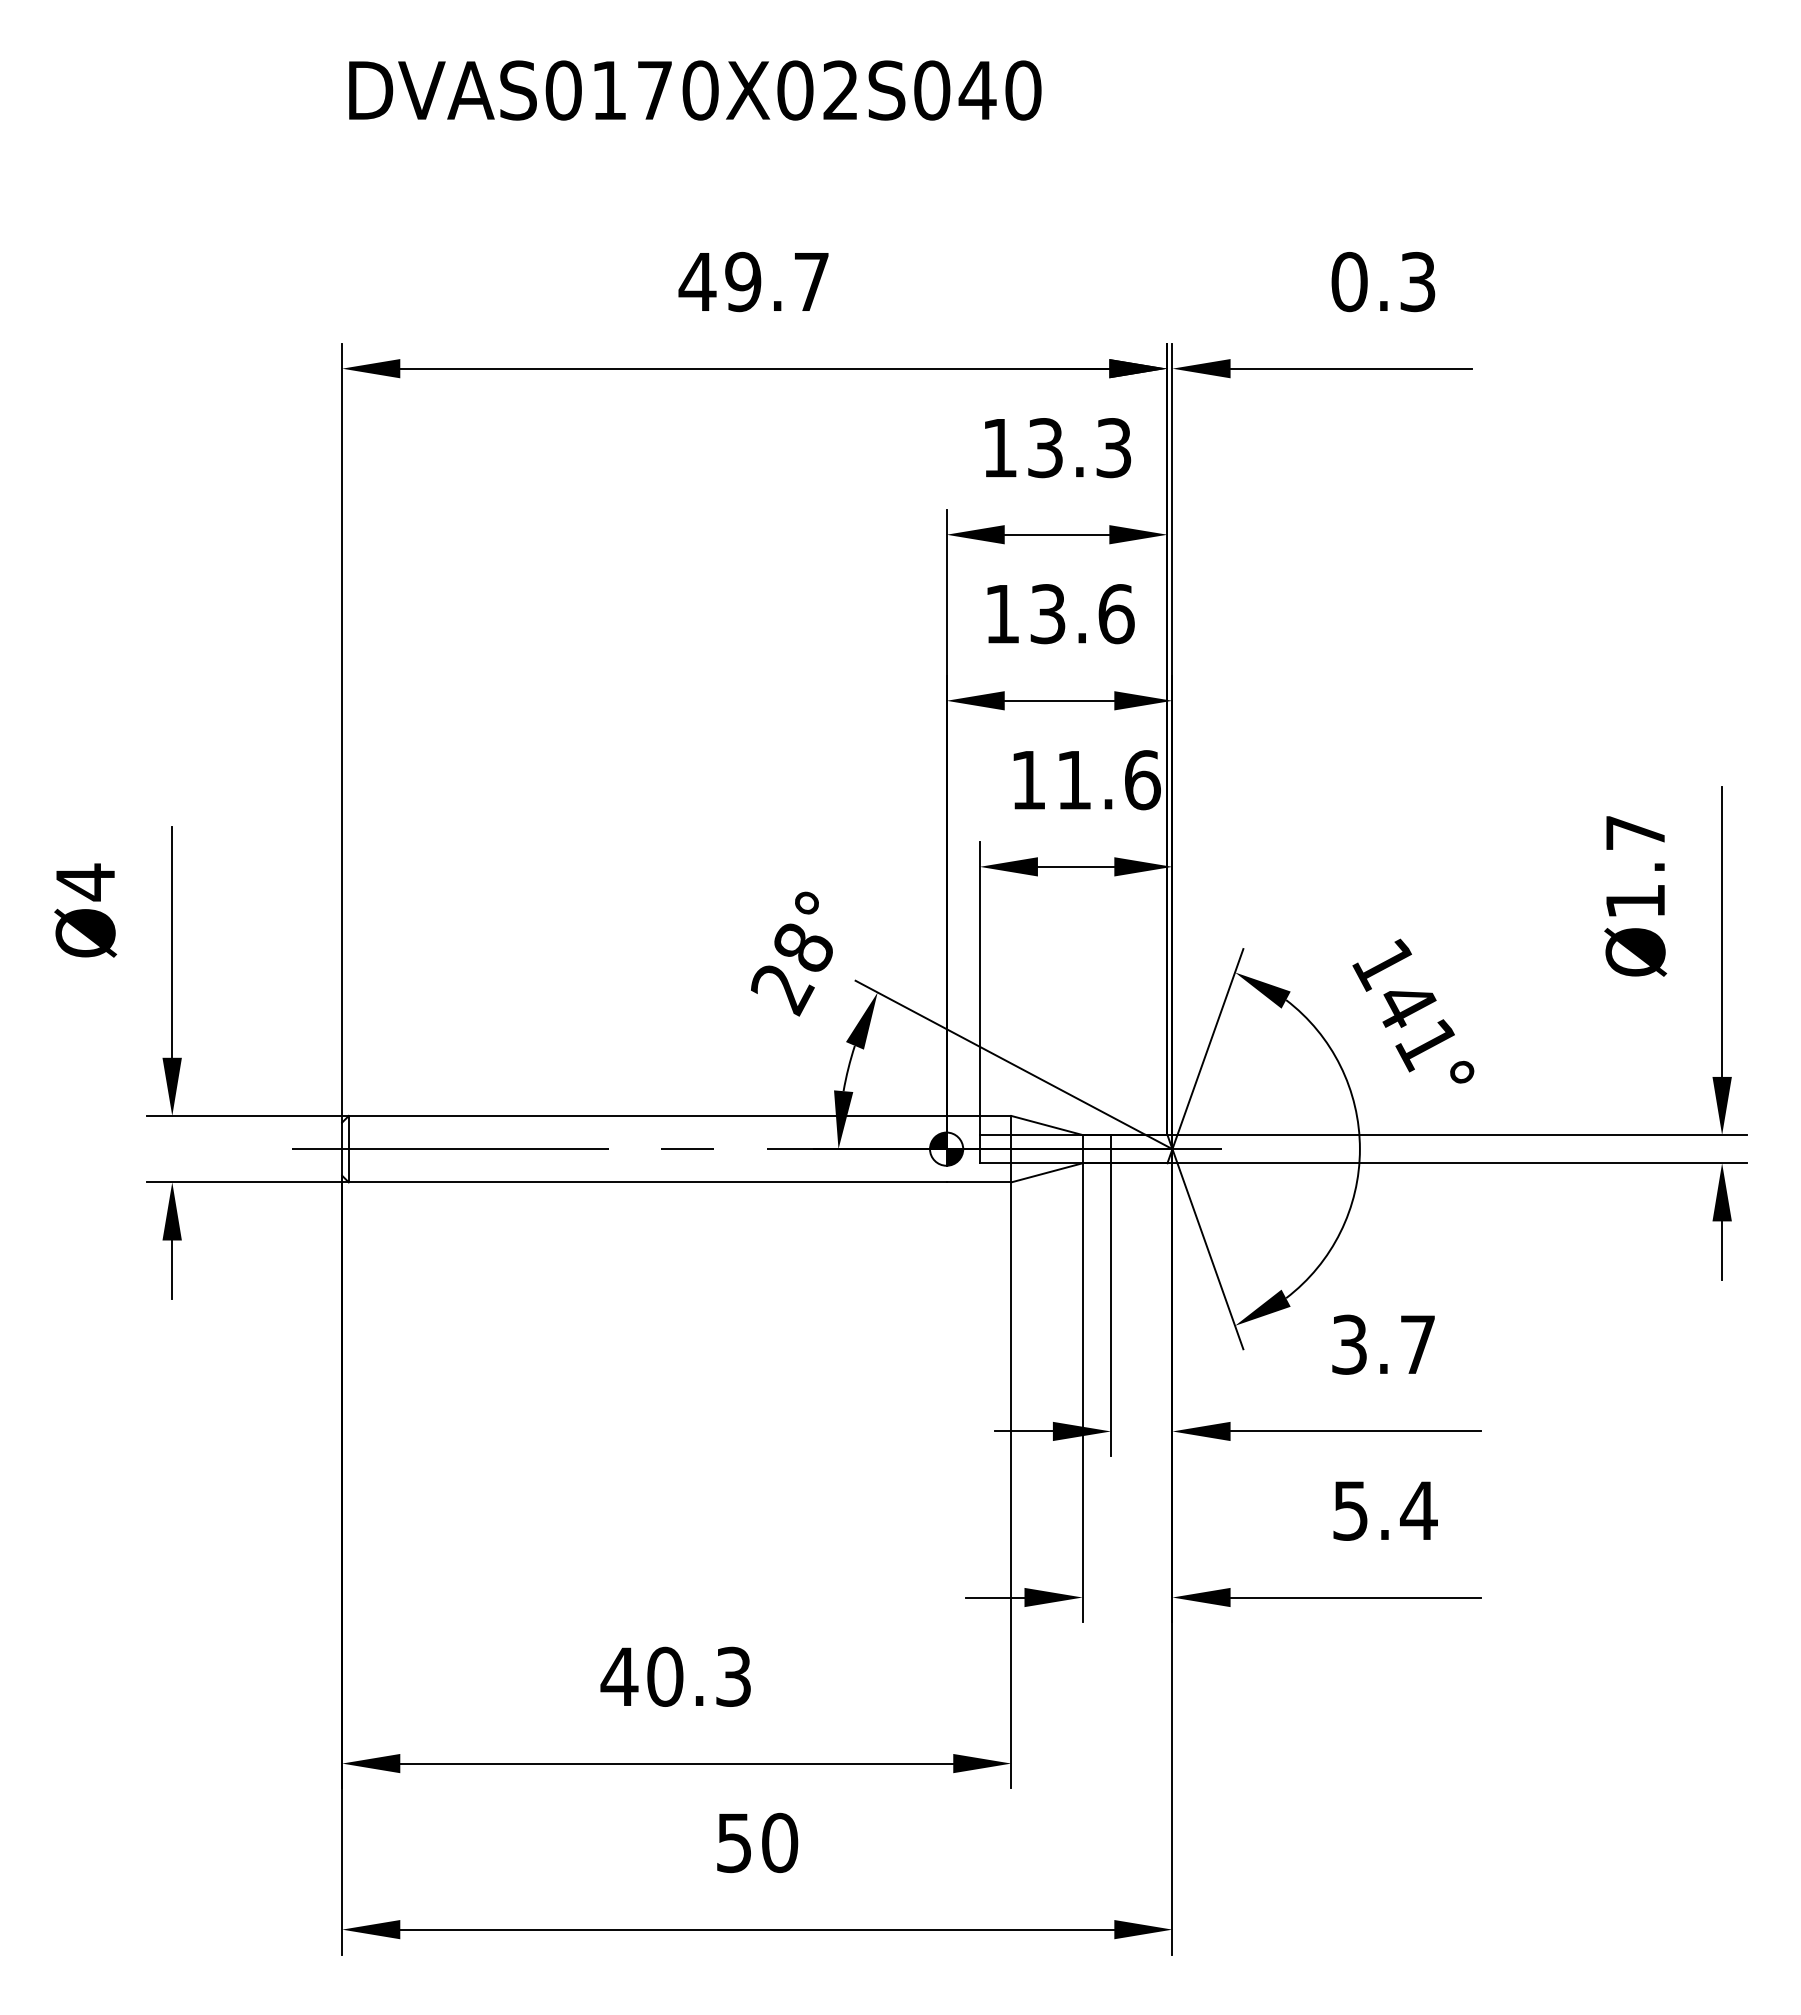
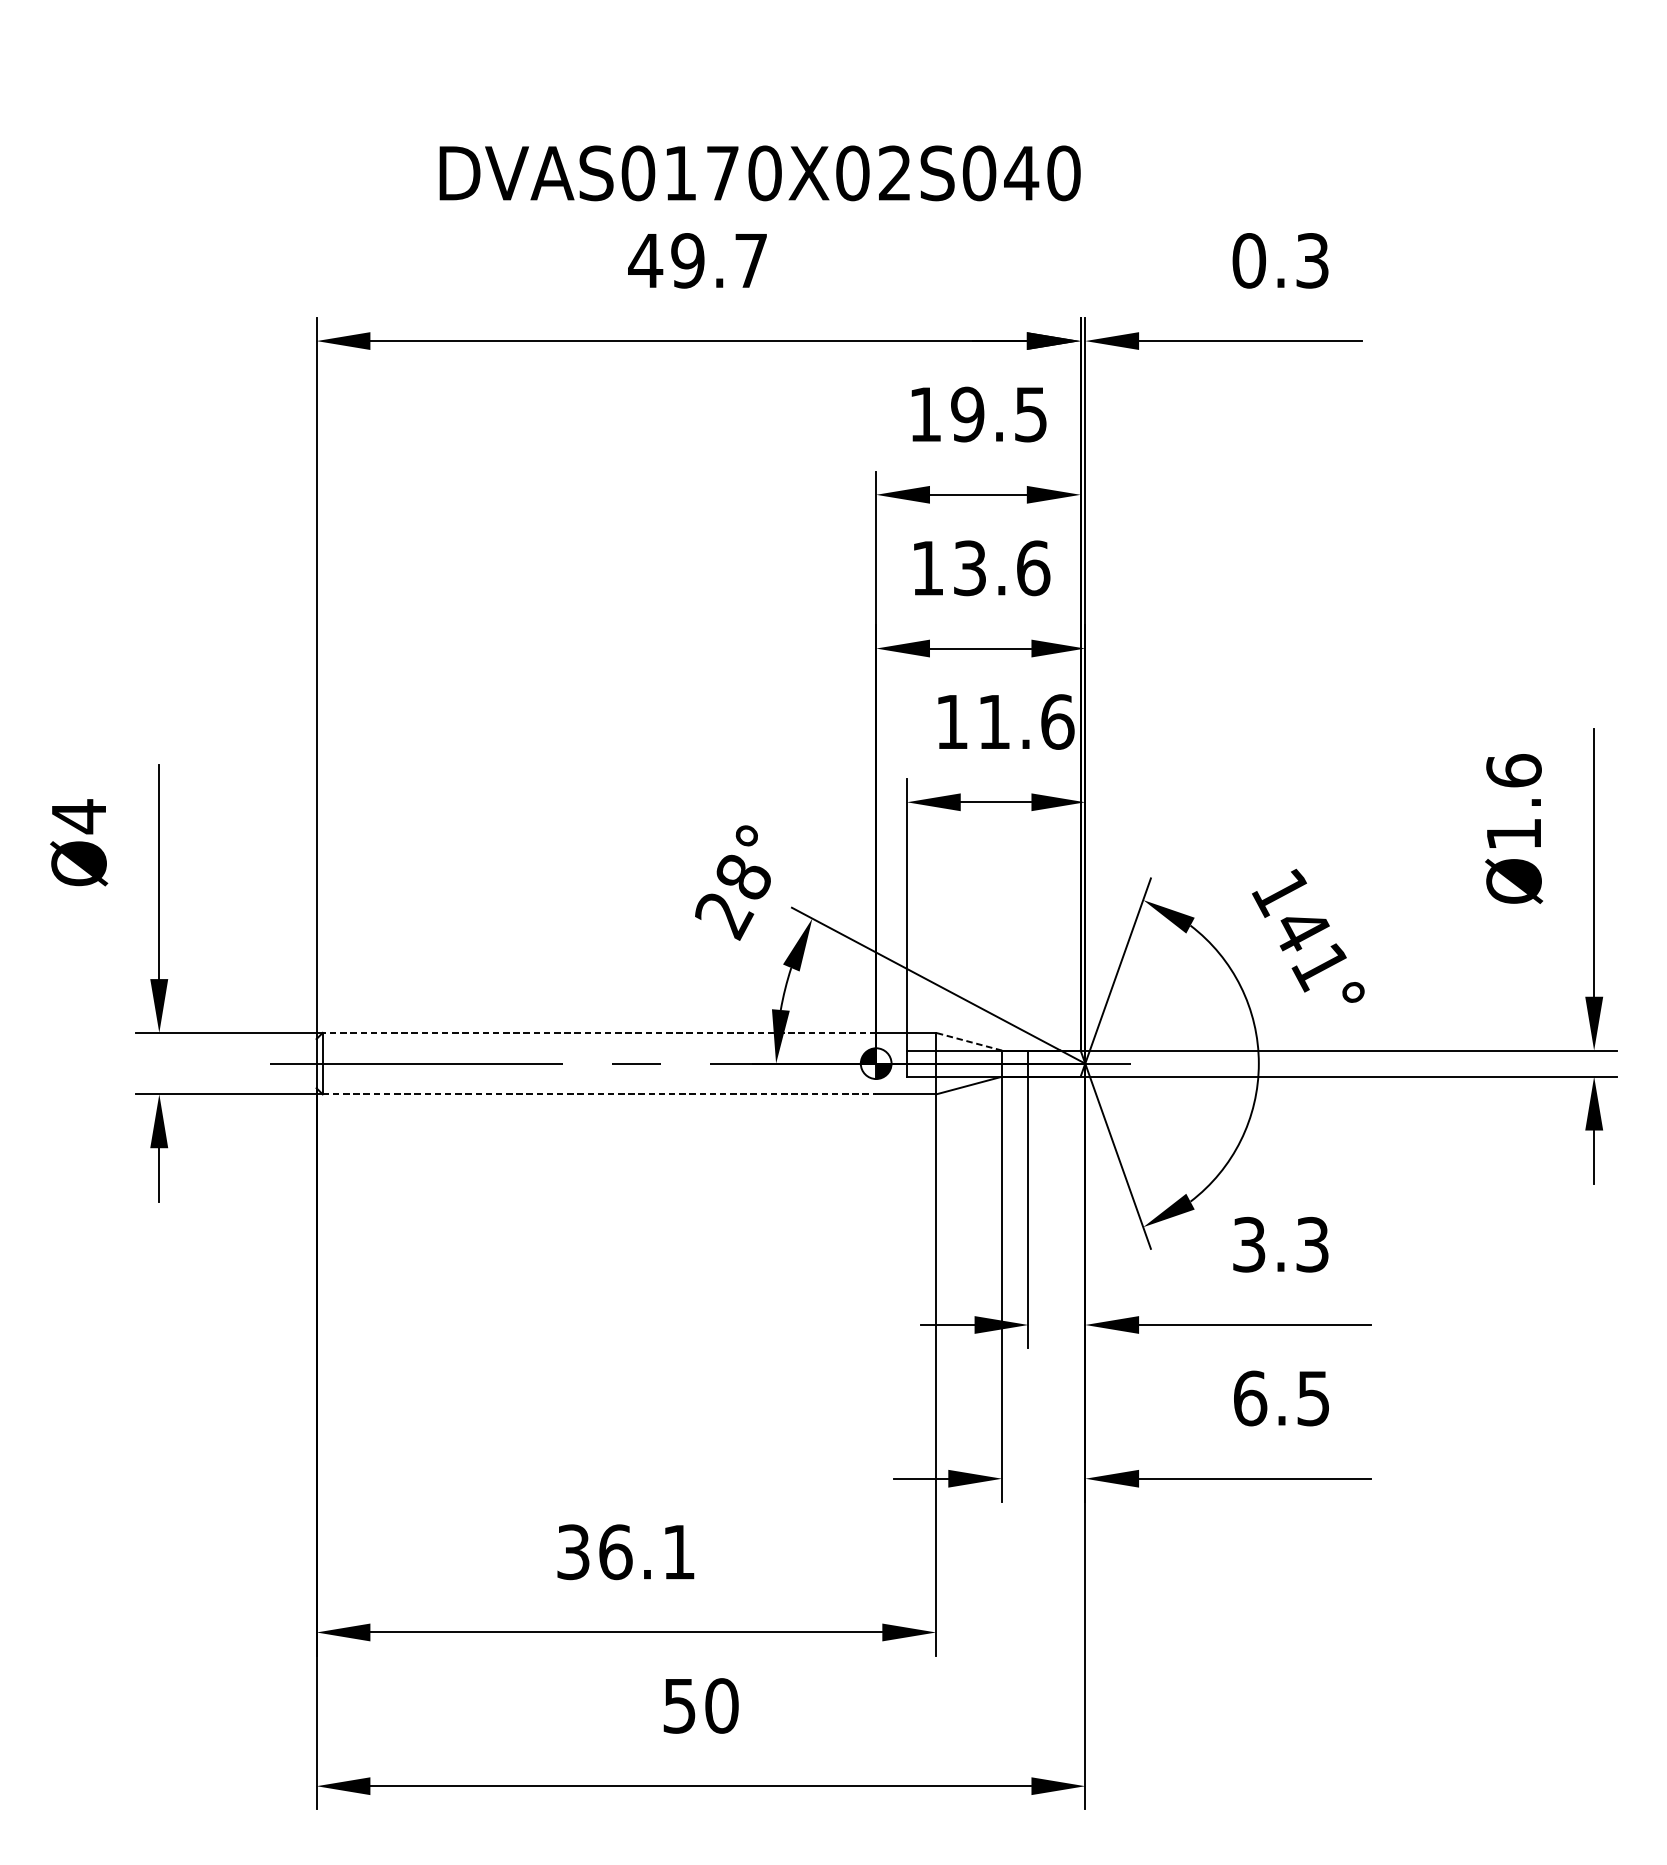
text: (695, 90) -> (760, 173), moved
text: (1079, 448) -> (999, 414), 13.3 -> 19.5
text: (1635, 832) -> (1513, 770), Ø1.7 -> Ø1.6
line: (647, 1115) -> (599, 1032), solid -> dashed
line: (1047, 1125) -> (969, 1041), solid -> dashed
line: (647, 1182) -> (599, 1094), solid -> dashed
text: (1417, 1344) -> (1312, 1244), 3.7 -> 3.3
text: (1385, 1510) -> (1282, 1398), 5.4 -> 6.5
text: (675, 1676) -> (625, 1551), 40.3 -> 36.1

